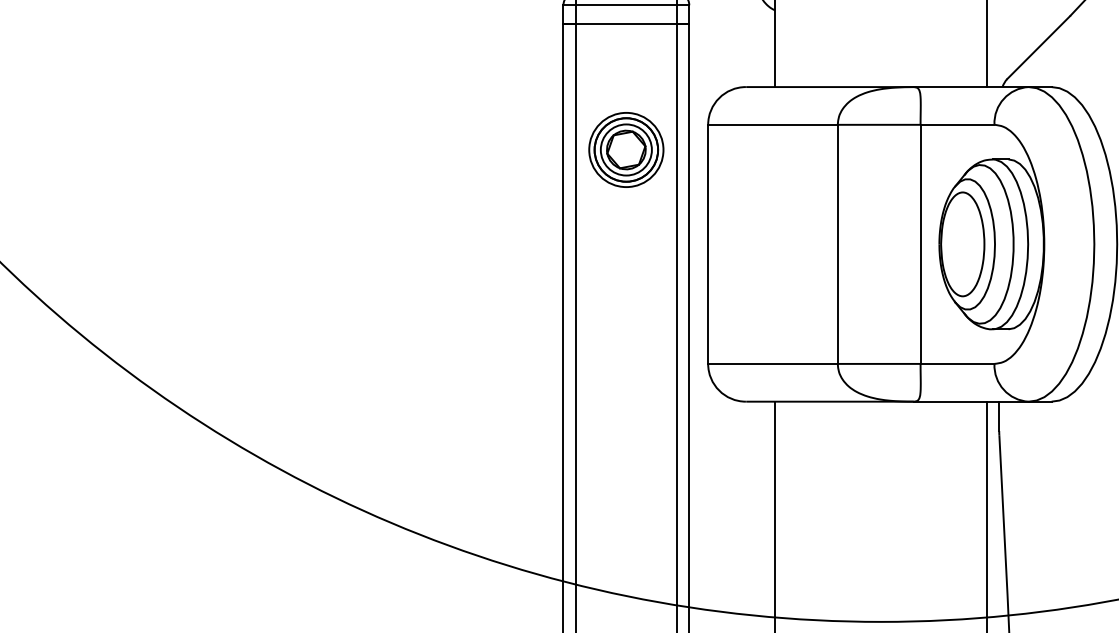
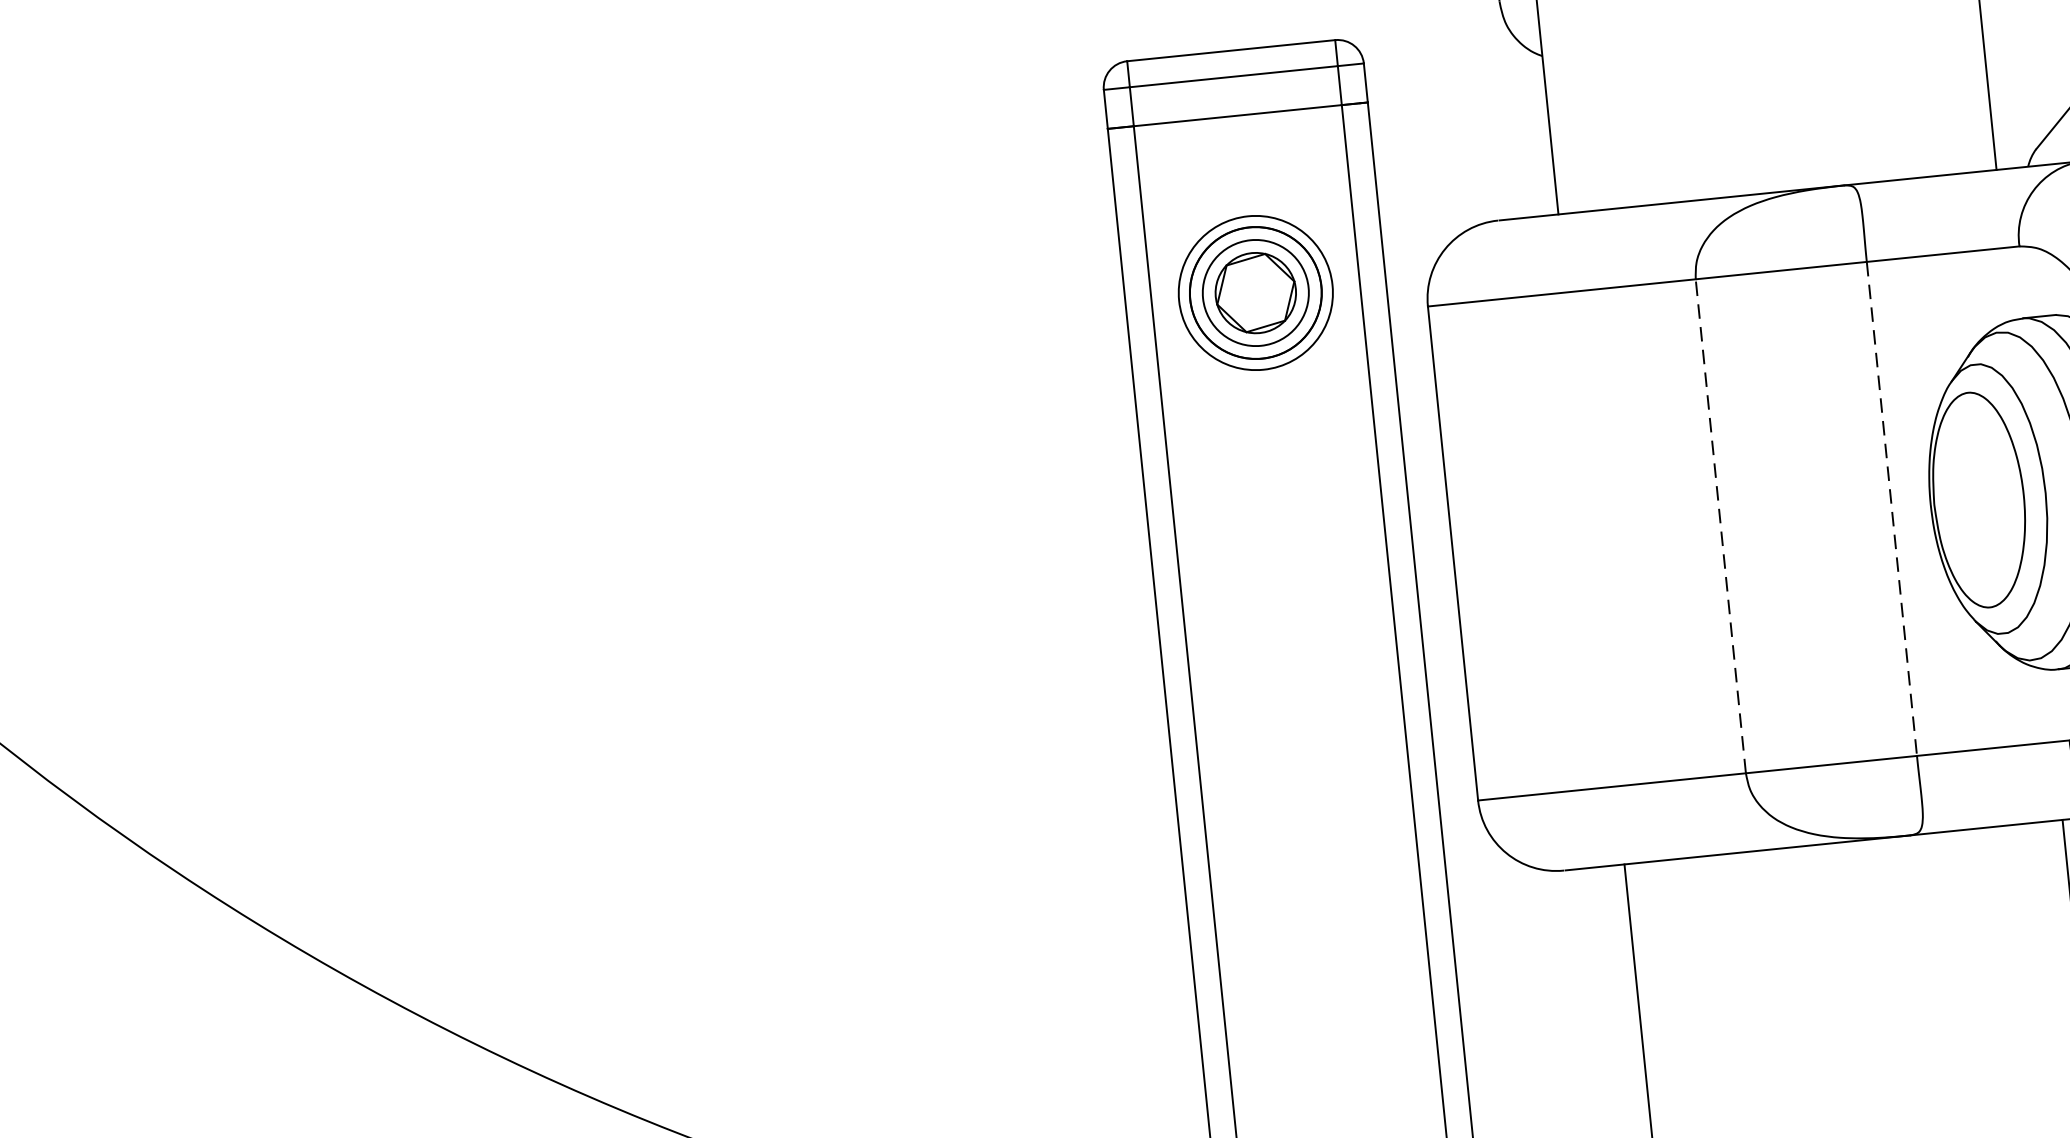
part: (626, 149) -> (1255, 291), moved
line: (837, 244) -> (1720, 526), solid -> dashed
line: (920, 244) -> (1891, 509), solid -> dashed

